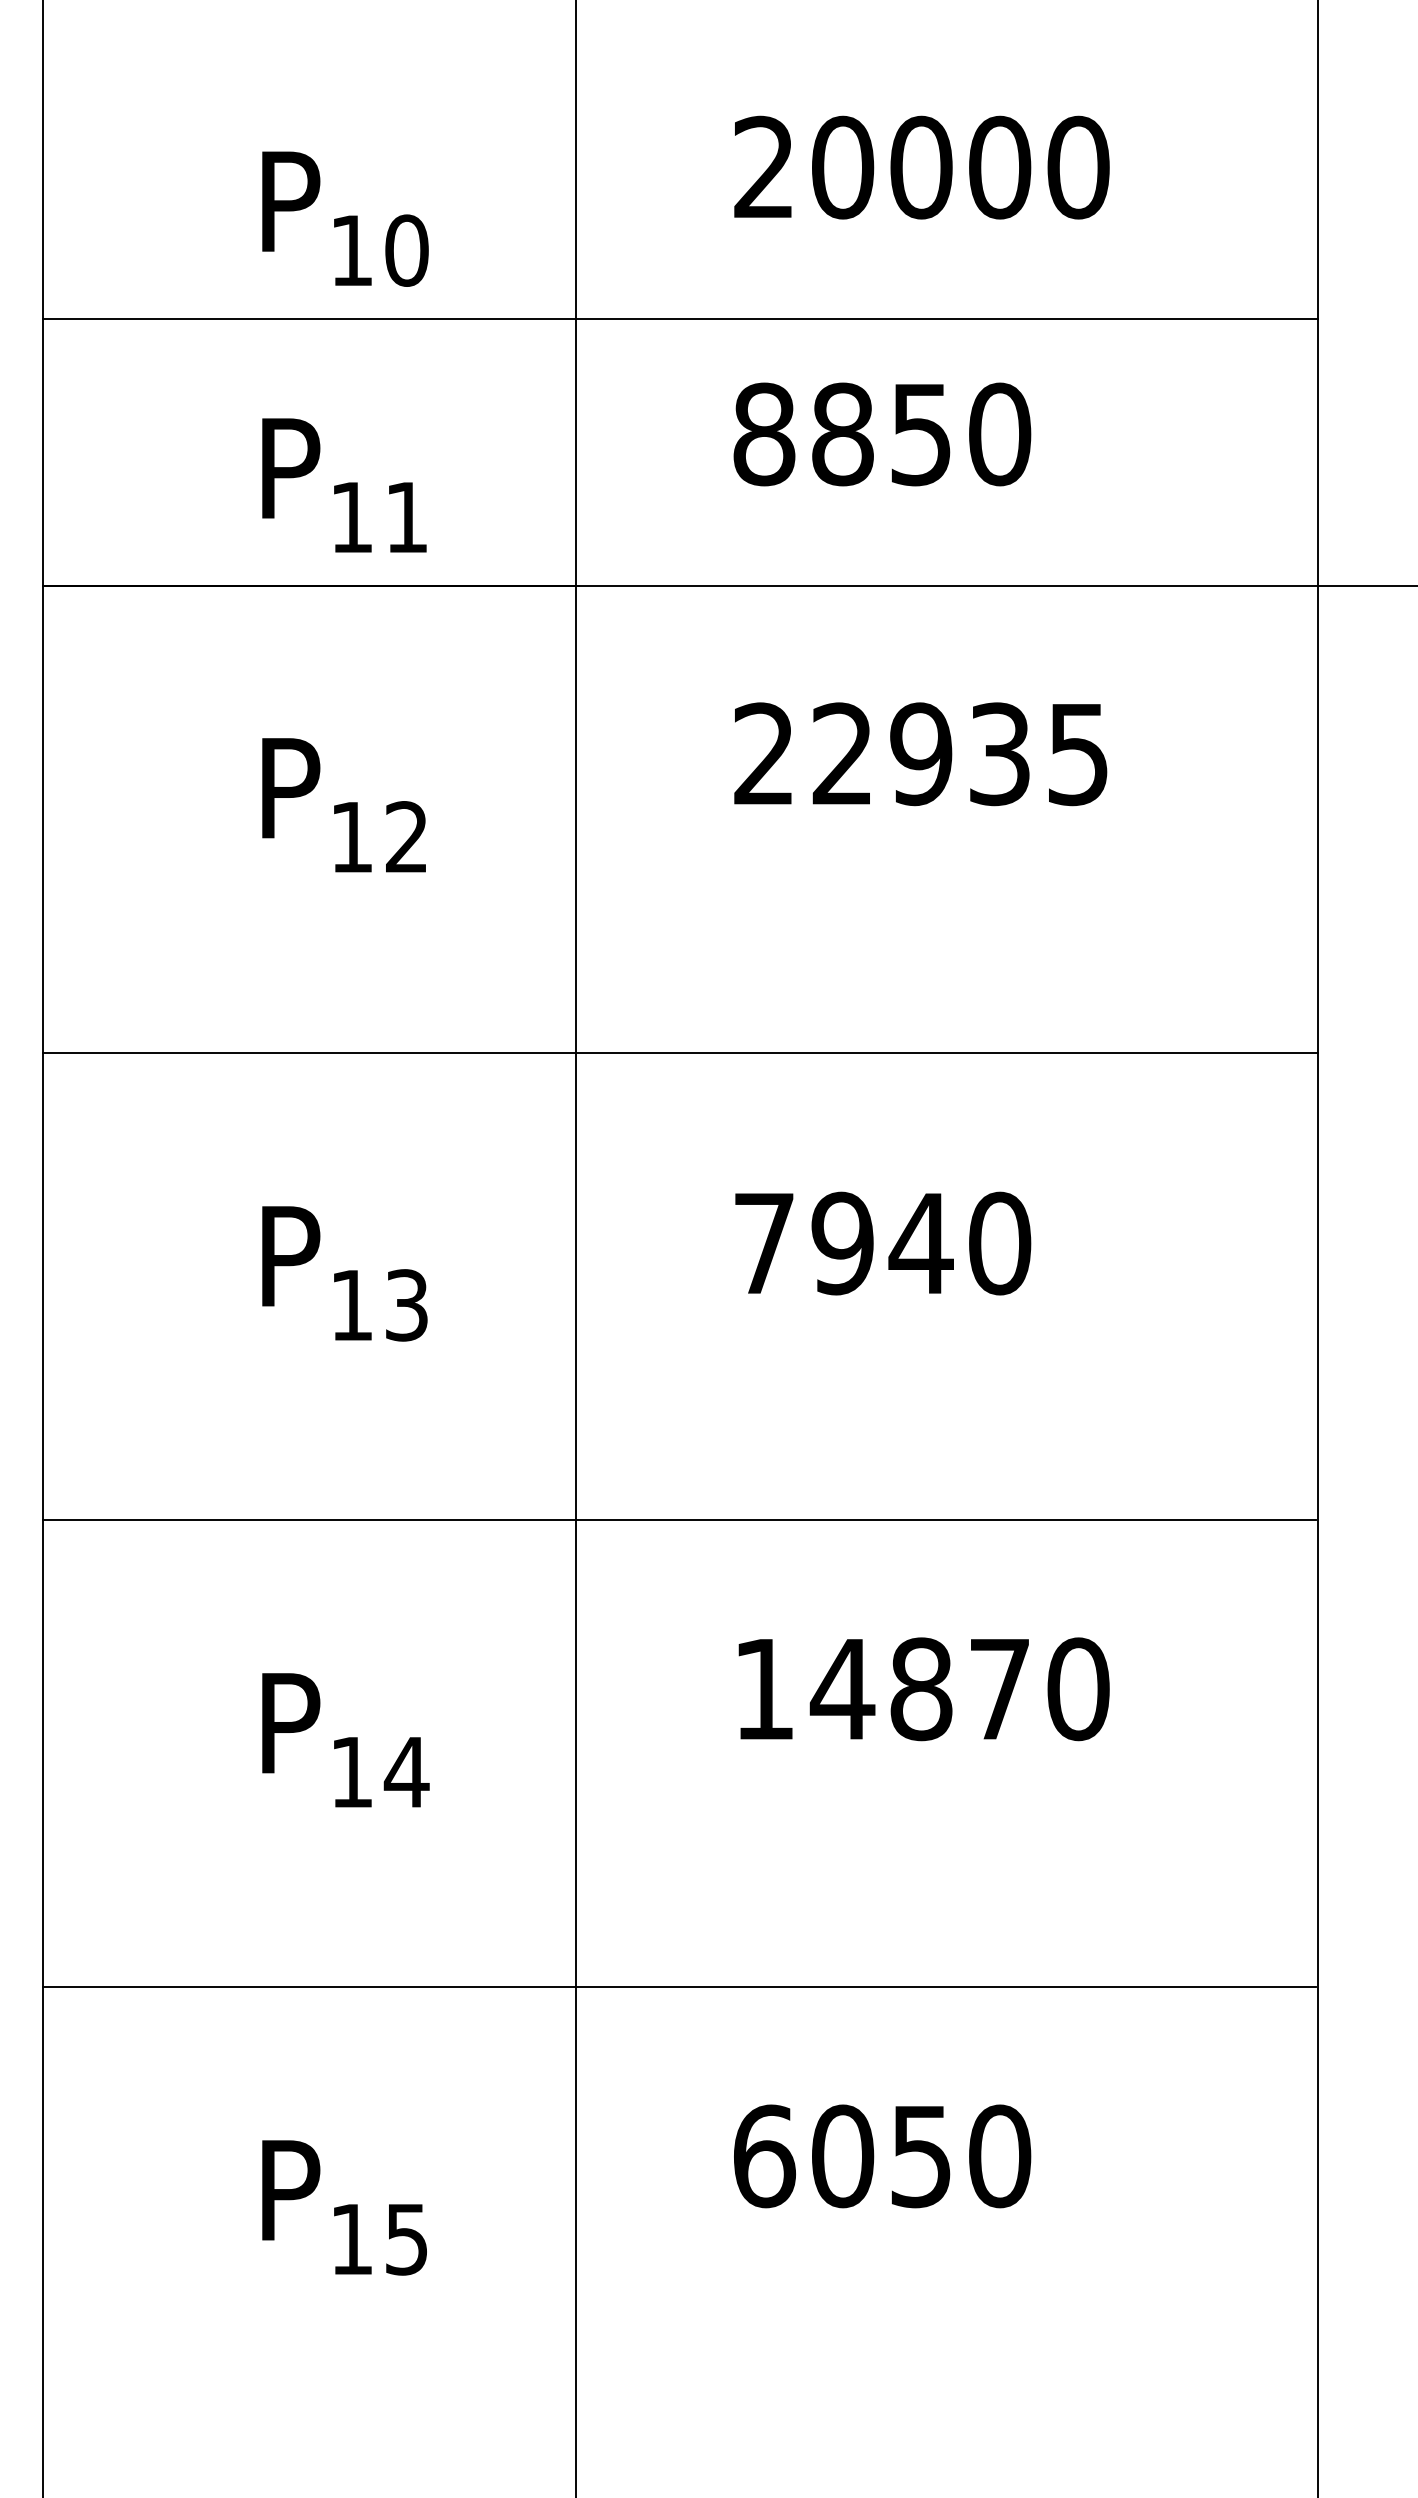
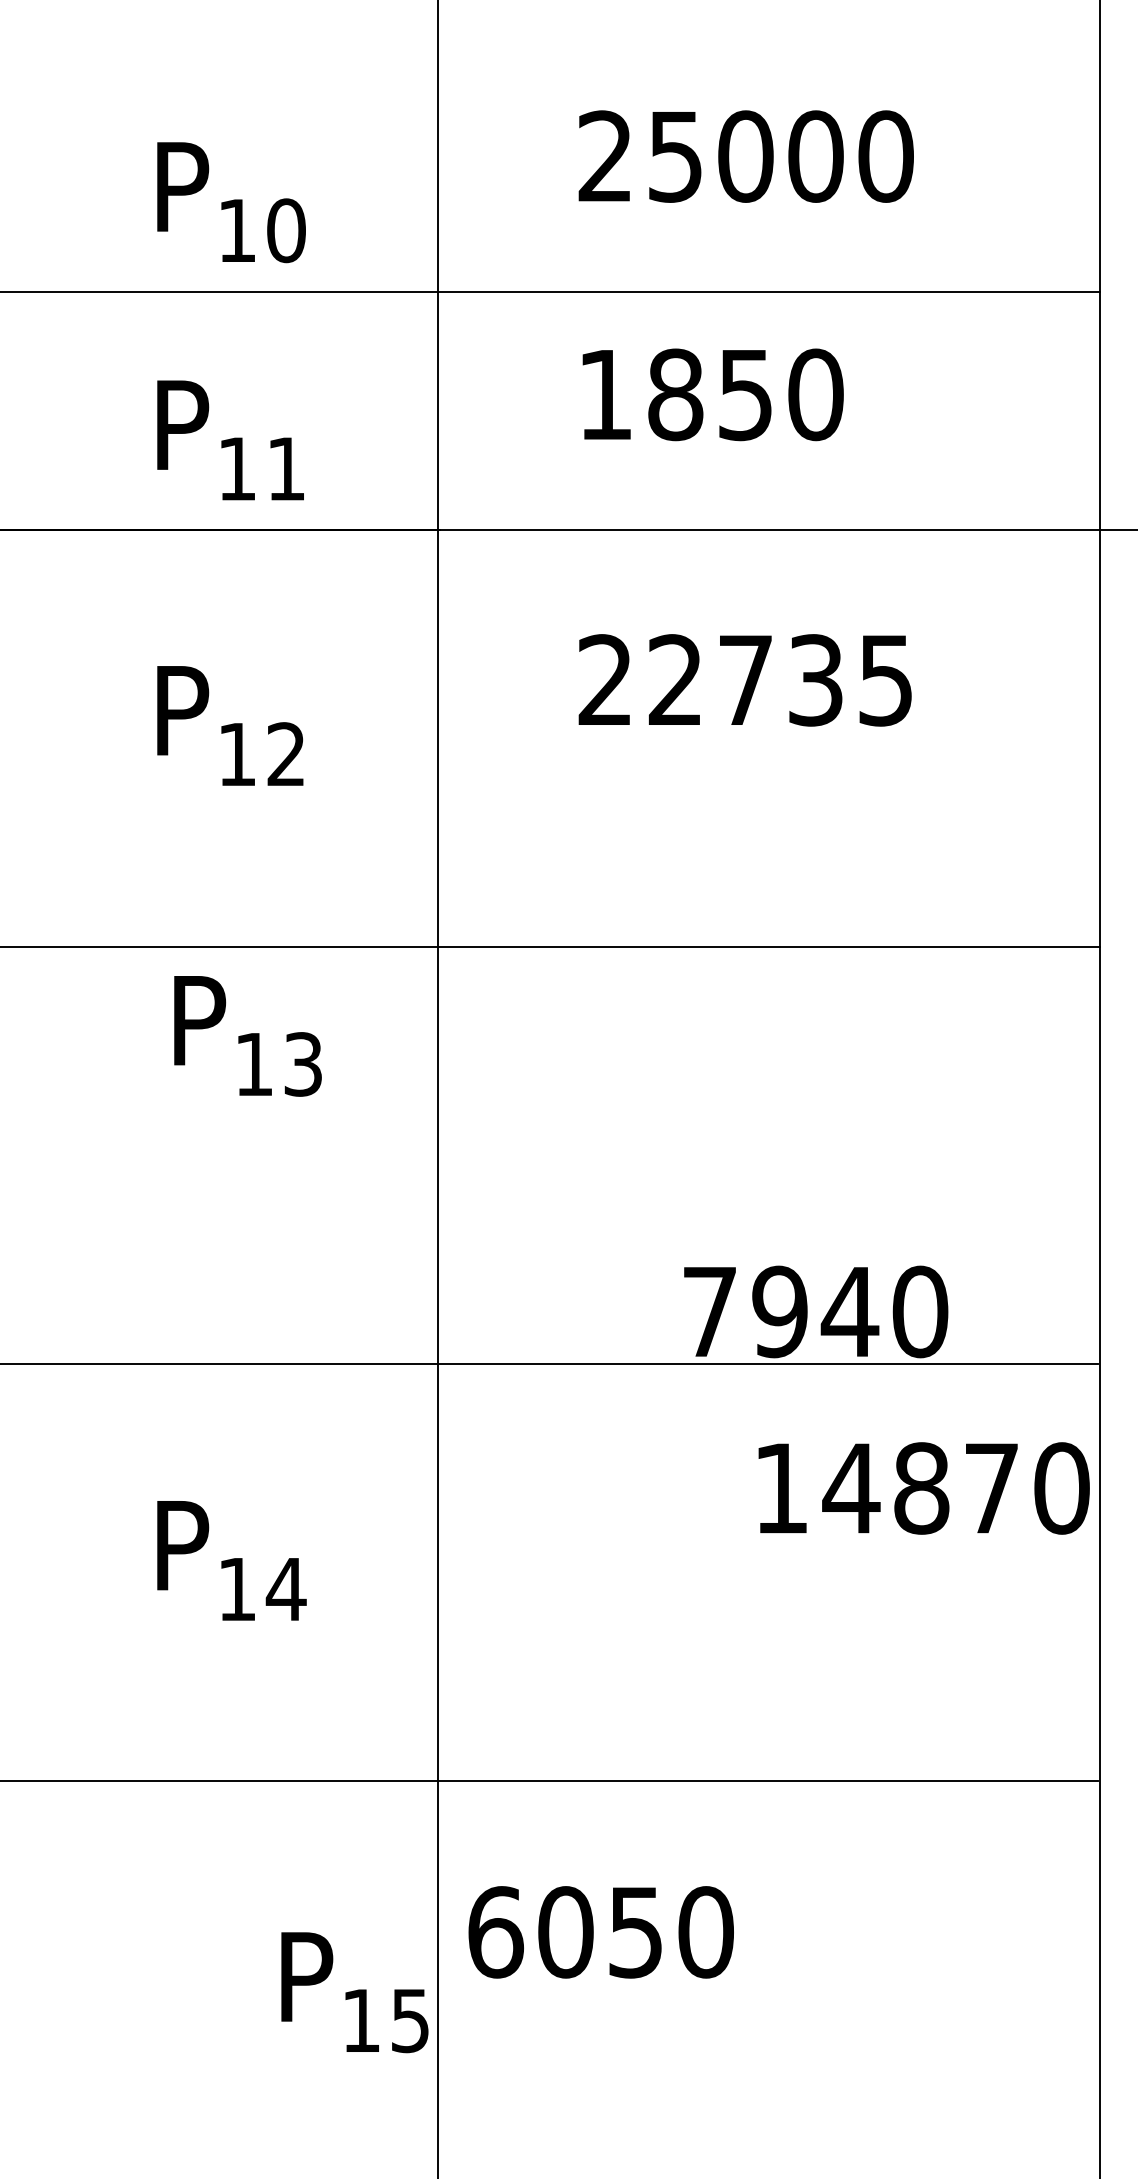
text: (843, 167) -> (676, 156), 20000 -> 25000
text: (764, 434) -> (605, 394), 8850 -> 1850
text: (921, 754) -> (745, 680), 22935 -> 22735
text: (883, 1243) -> (816, 1311), moved
text: (344, 1273) -> (247, 1035), moved
text: (923, 1689) -> (923, 1488), moved
text: (882, 2156) -> (601, 1932), moved
text: (344, 2207) -> (354, 1992), moved

